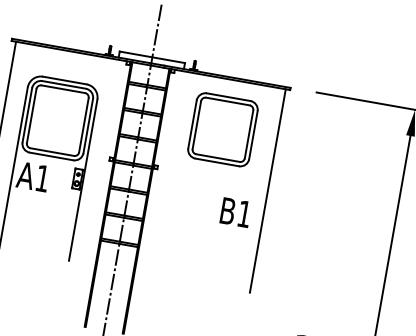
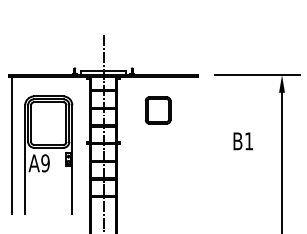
part: (221, 129) -> (157, 110), size x0.6
text: (42, 178) -> (45, 163), A1 -> A9
line: (267, 191) -> (194, 145), removed
text: (234, 212) -> (242, 141), moved

